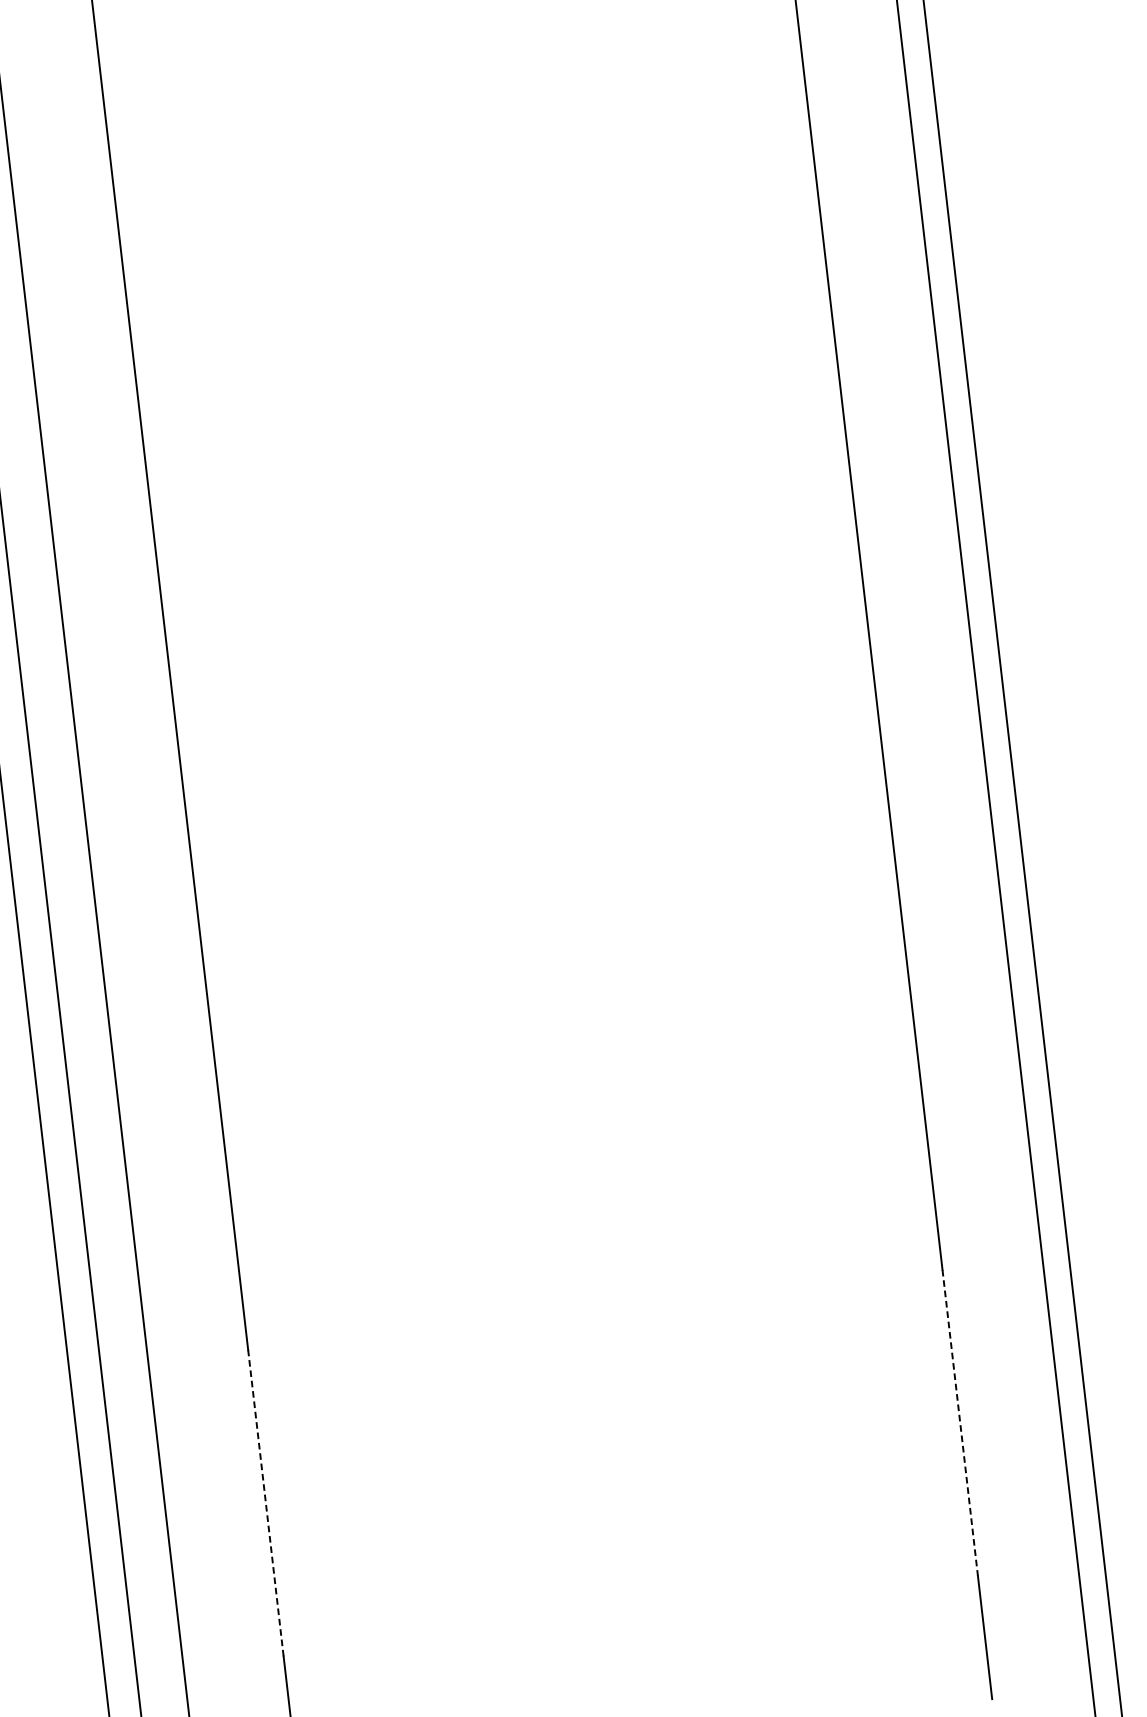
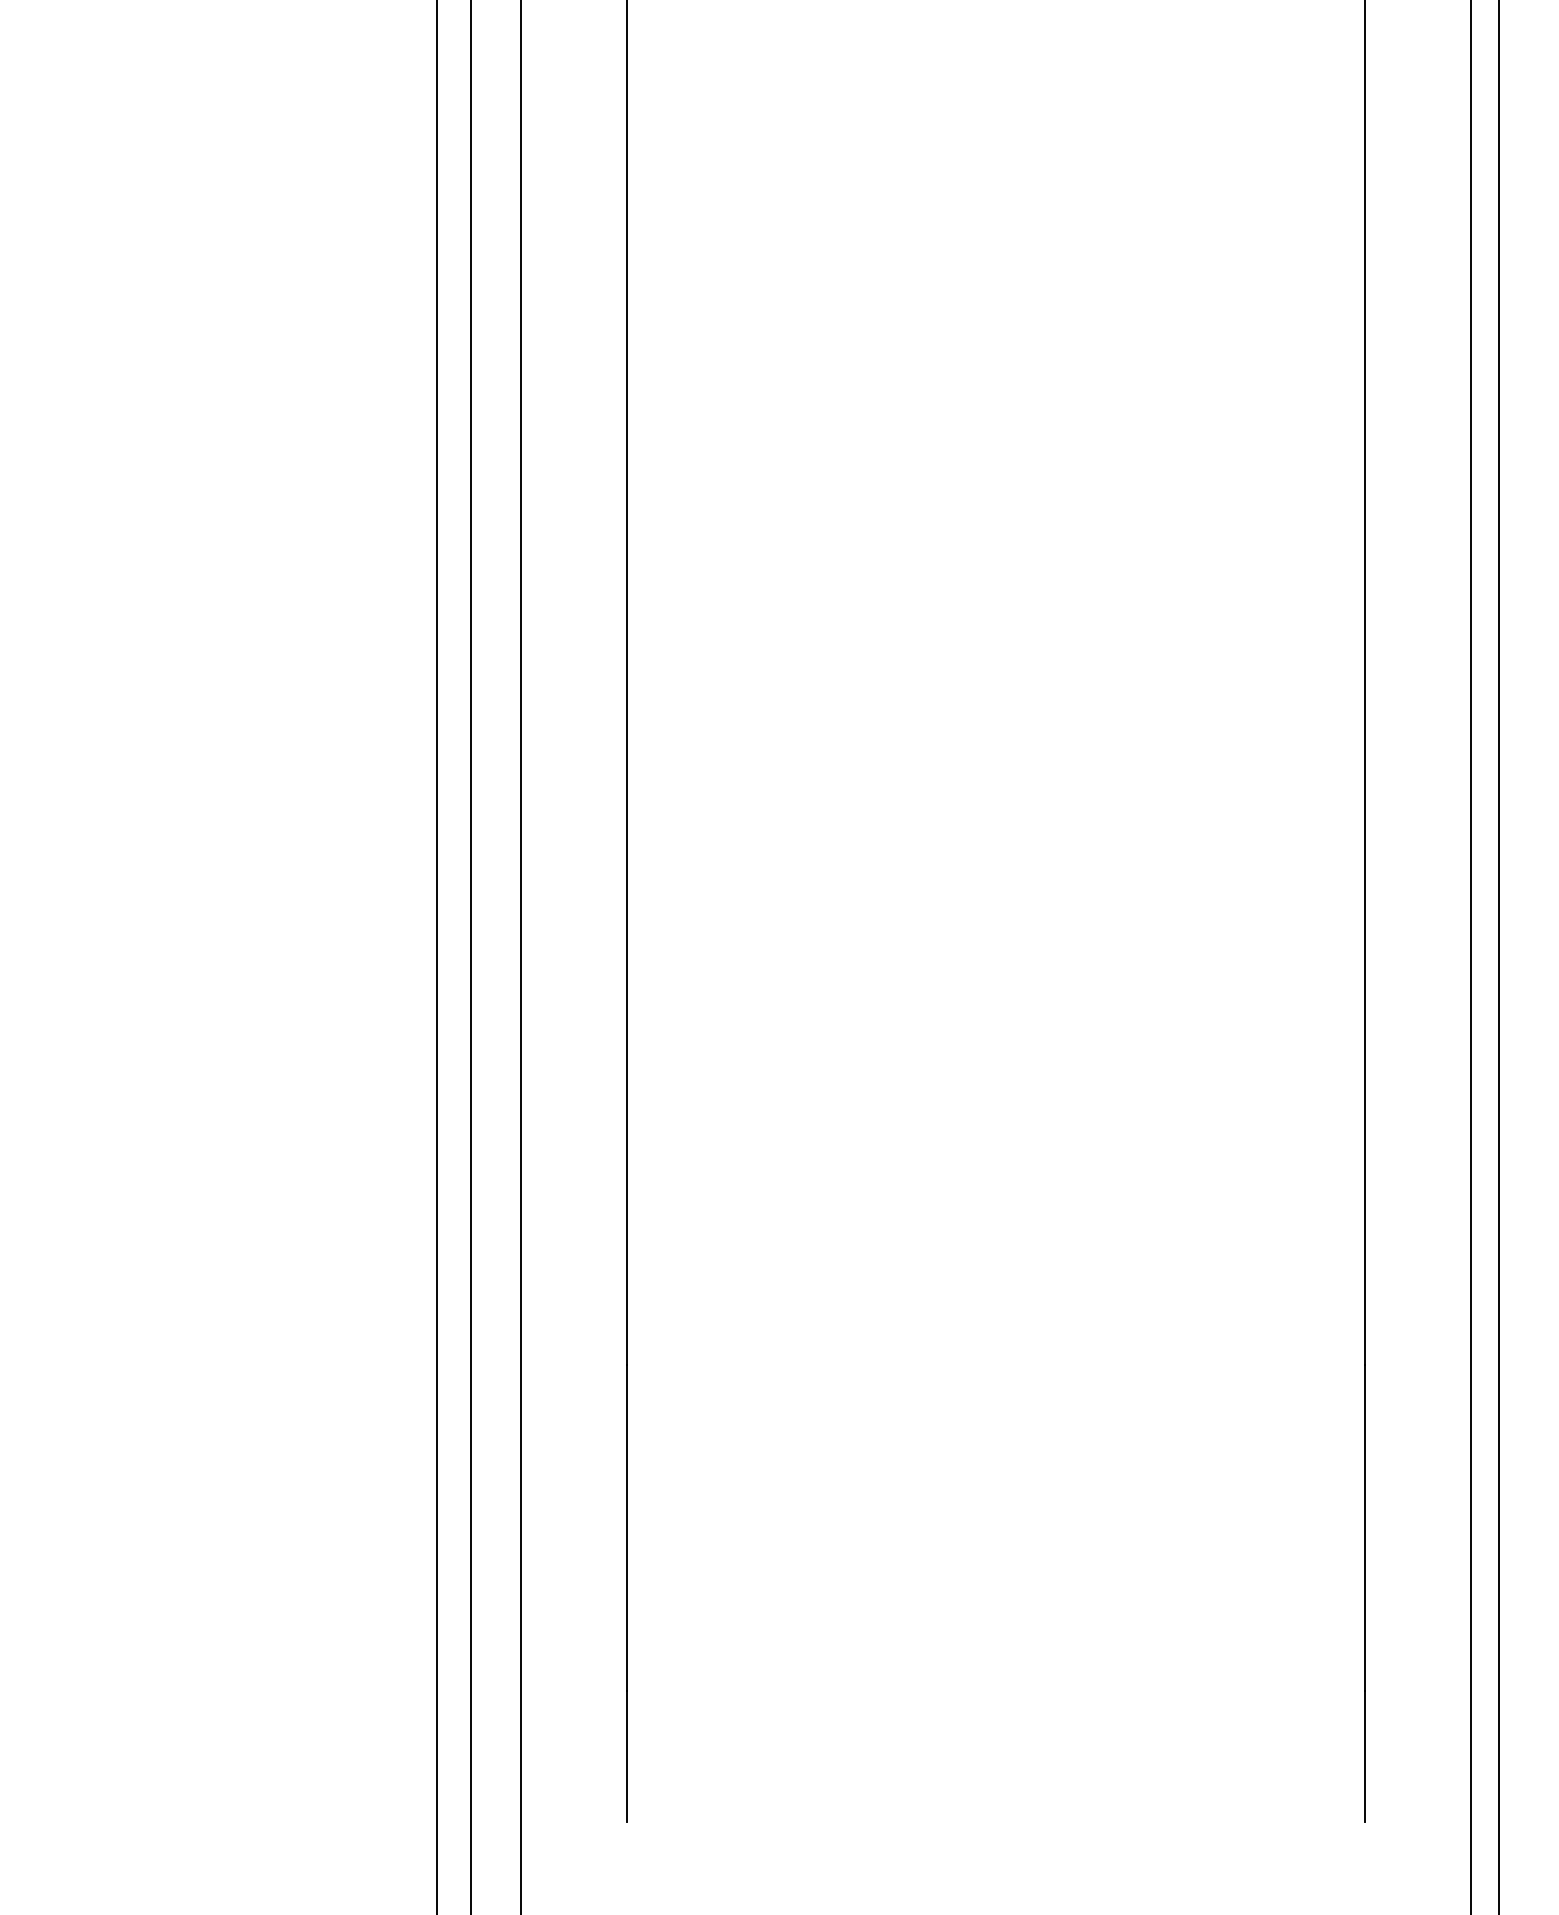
line: (960, 1423) -> (1365, 1528), dashed -> solid
line: (266, 1503) -> (627, 1528), dashed -> solid

